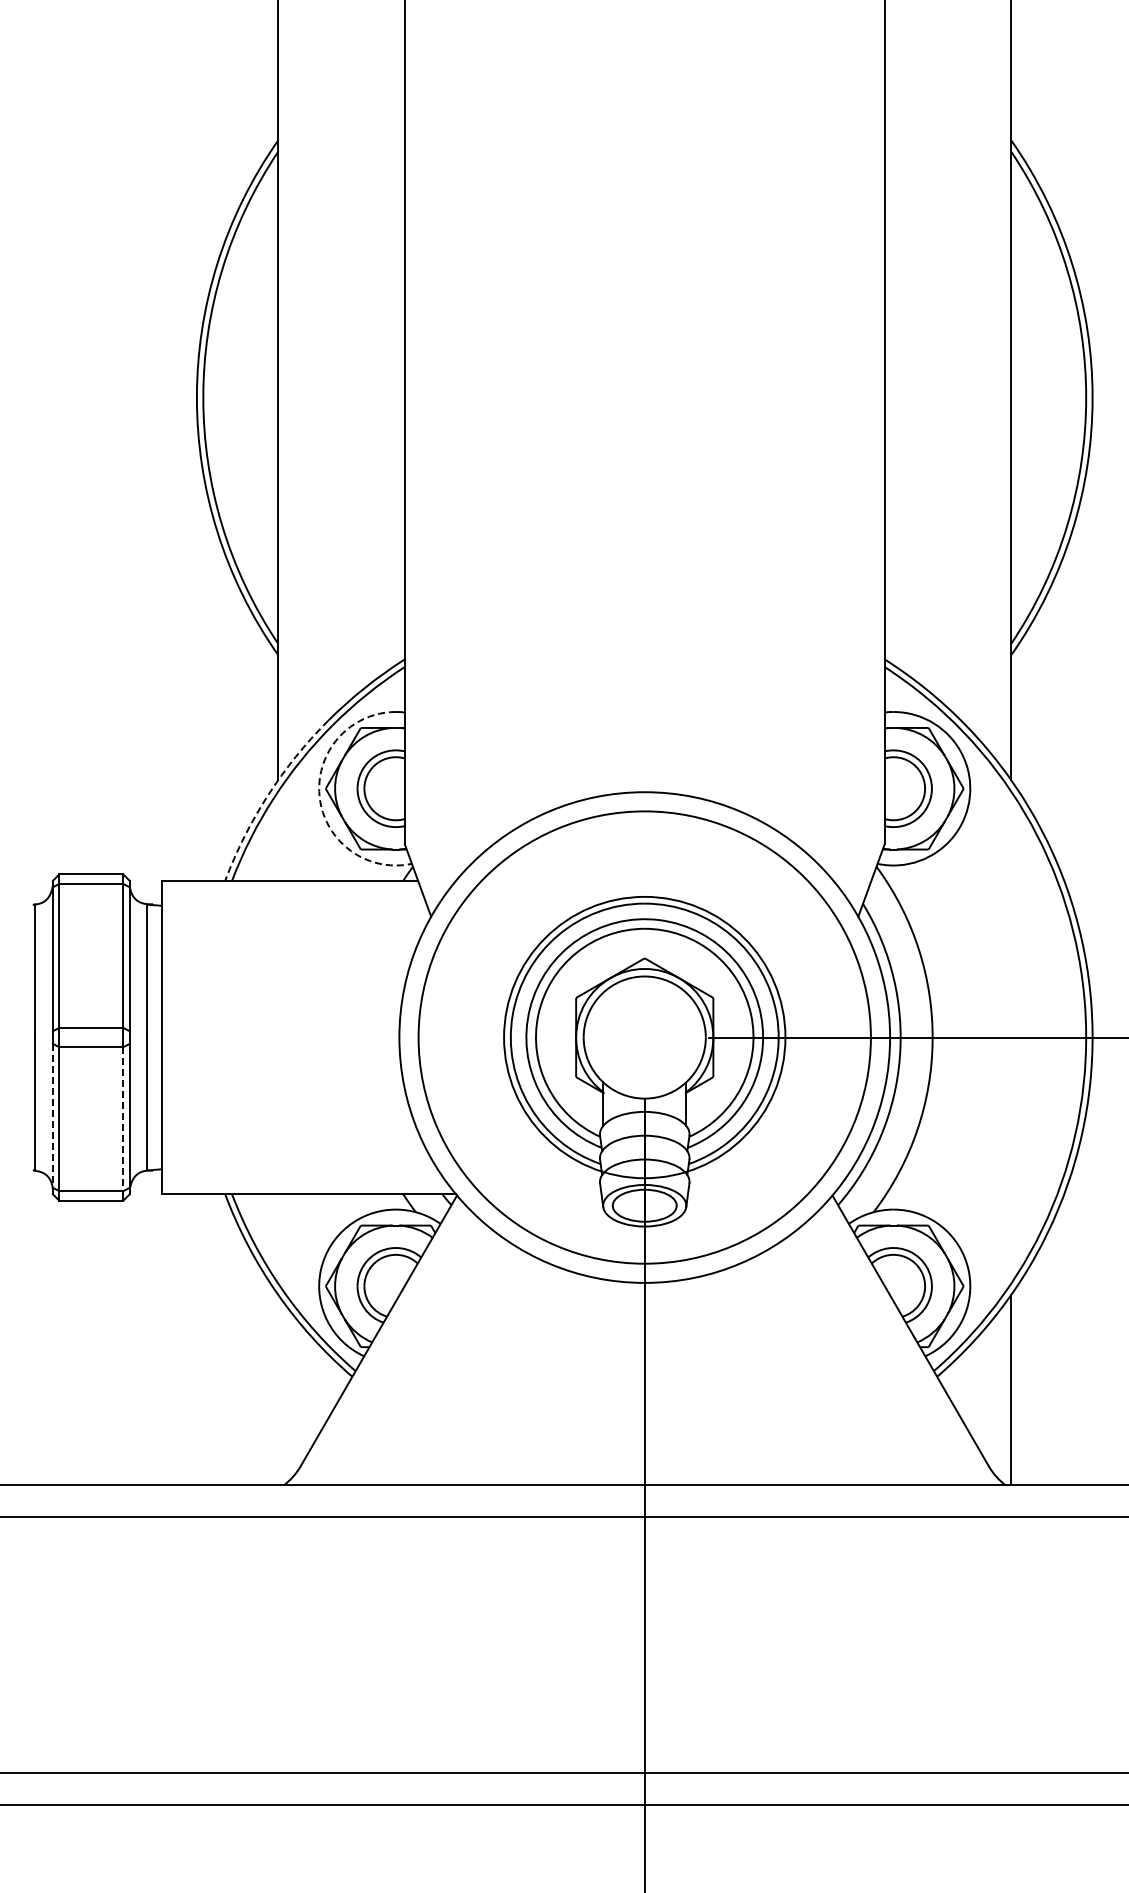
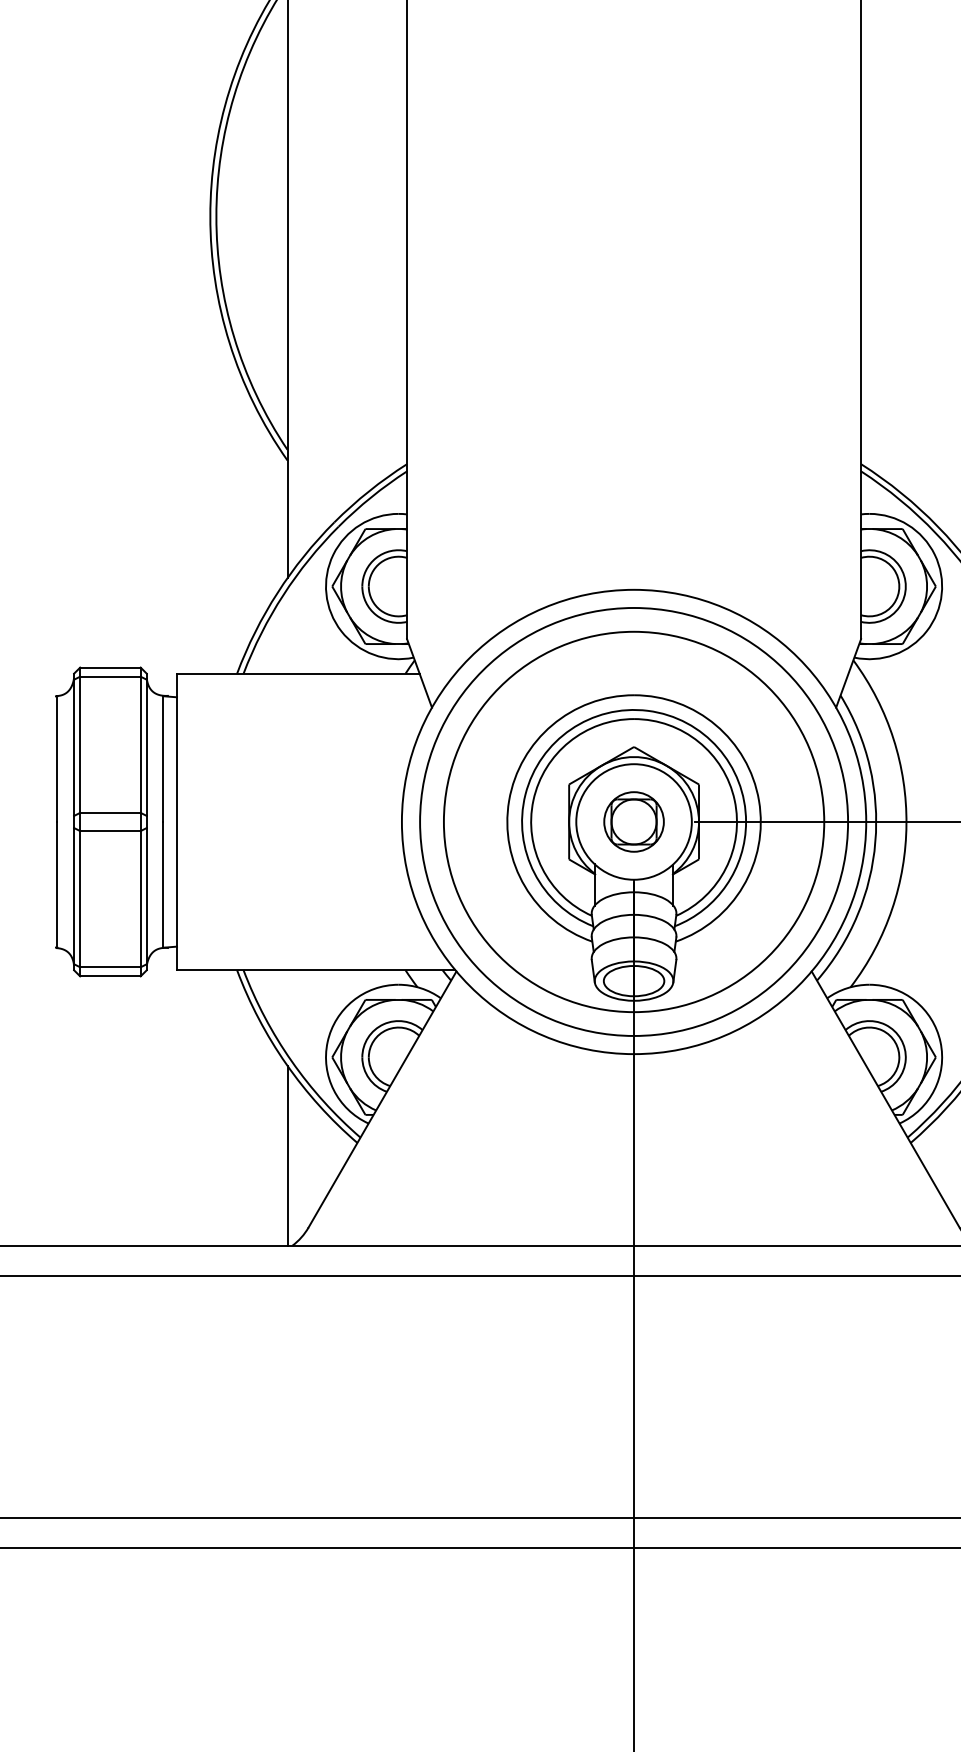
arc: (268, 795) -> (278, 592), dashed -> solid
arc: (319, 796) -> (326, 593), dashed -> solid
circle: (644, 1037) -> (633, 821), size x1.43
part: (644, 1037) -> (633, 821), added
line: (52, 1115) -> (73, 895), dashed -> solid
line: (123, 1119) -> (140, 899), dashed -> solid
line: (278, 1390) -> (287, 1155), added

